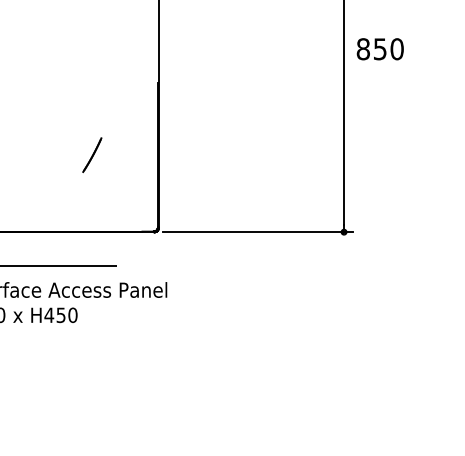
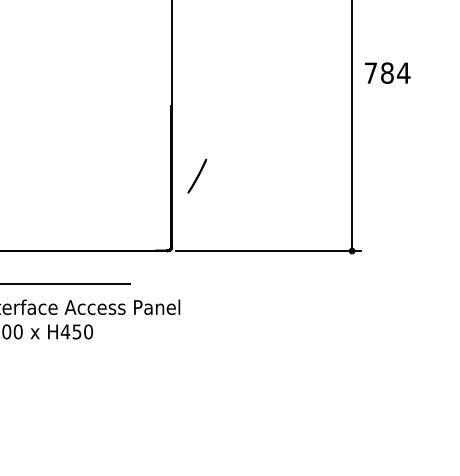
text: (380, 48) -> (387, 72), 850 -> 784
line: (92, 154) -> (197, 175), moved

